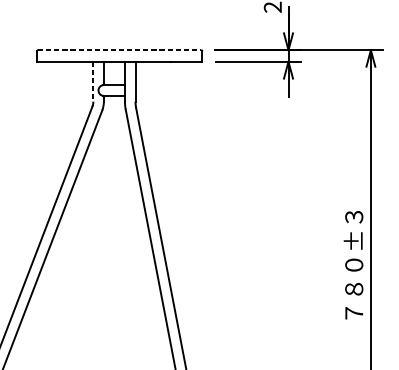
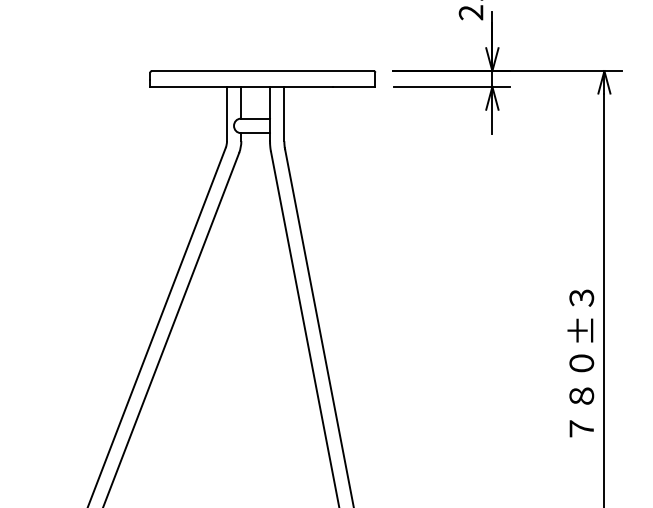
line: (119, 50) -> (262, 71), dashed -> solid
line: (93, 82) -> (227, 114), dashed -> solid

